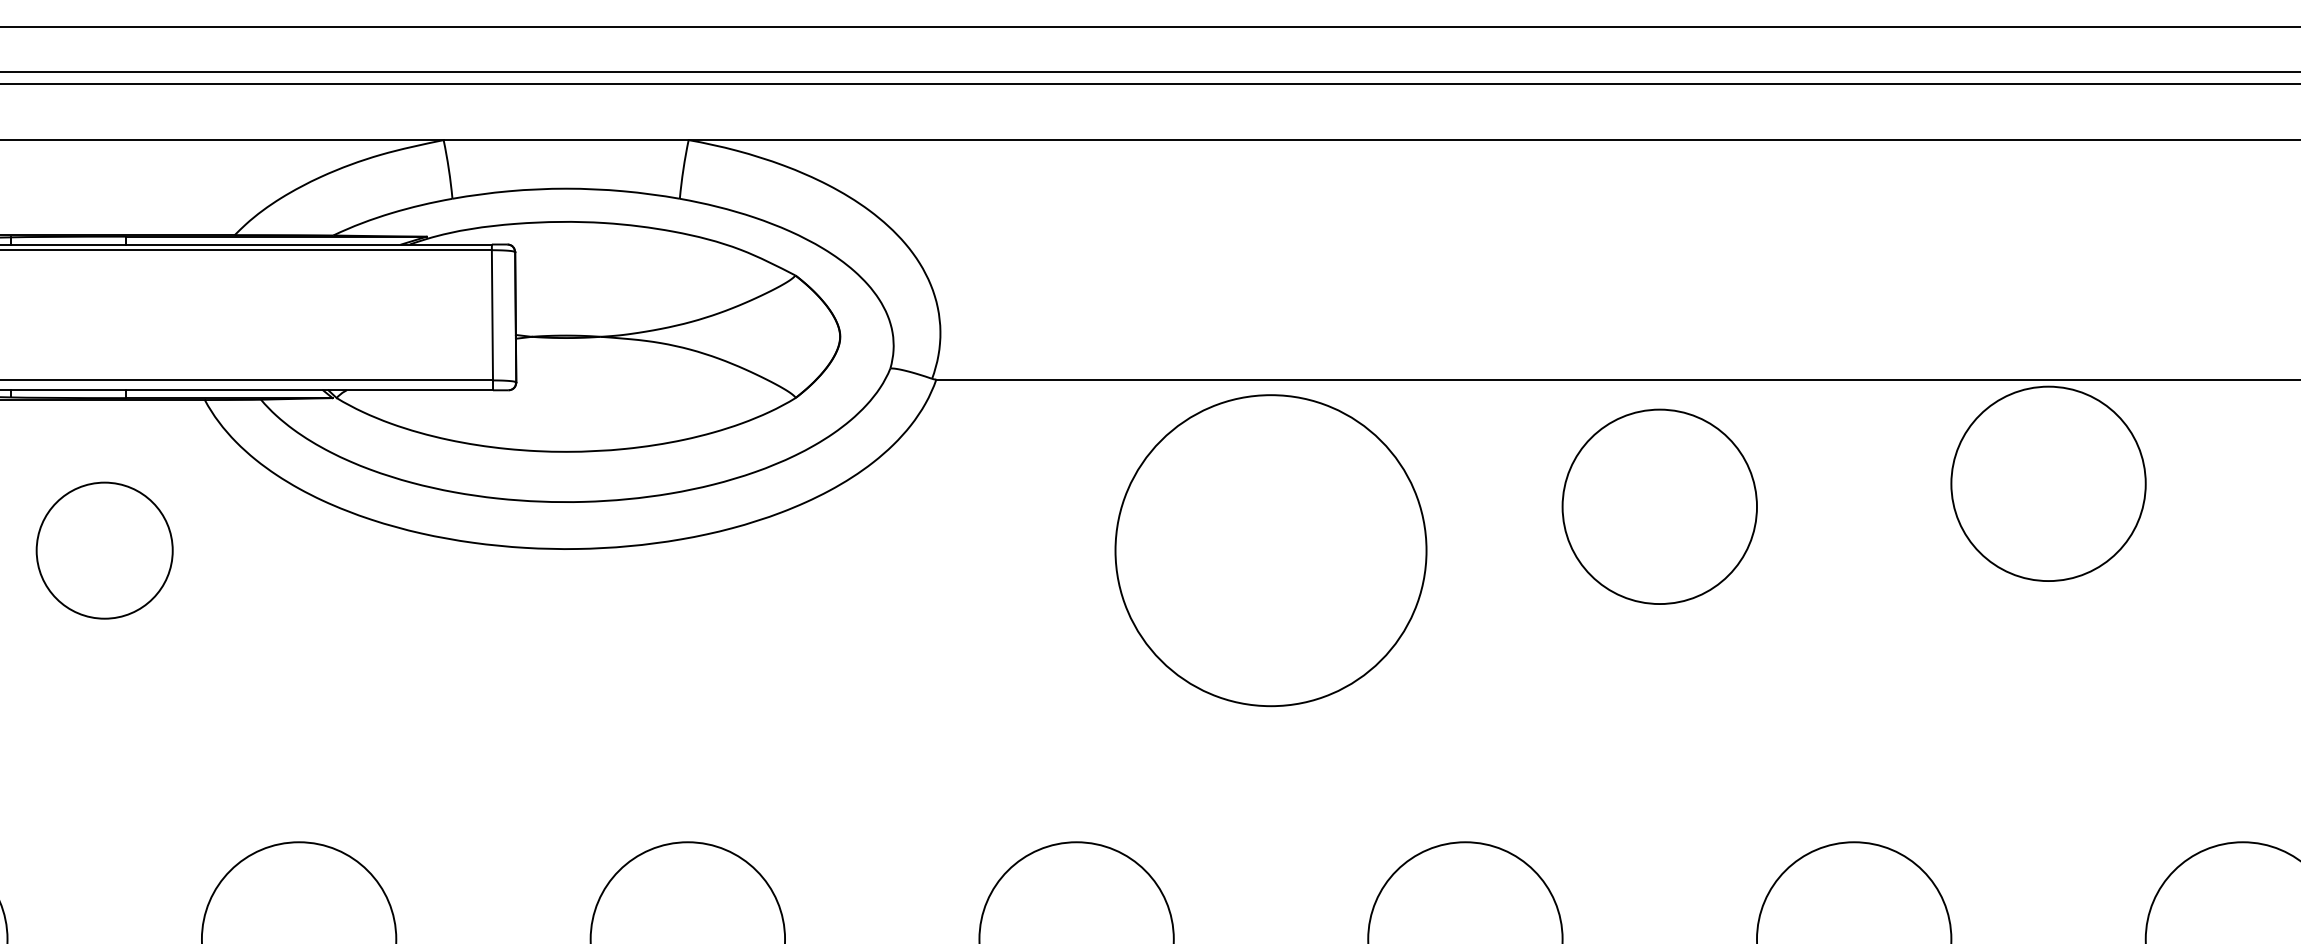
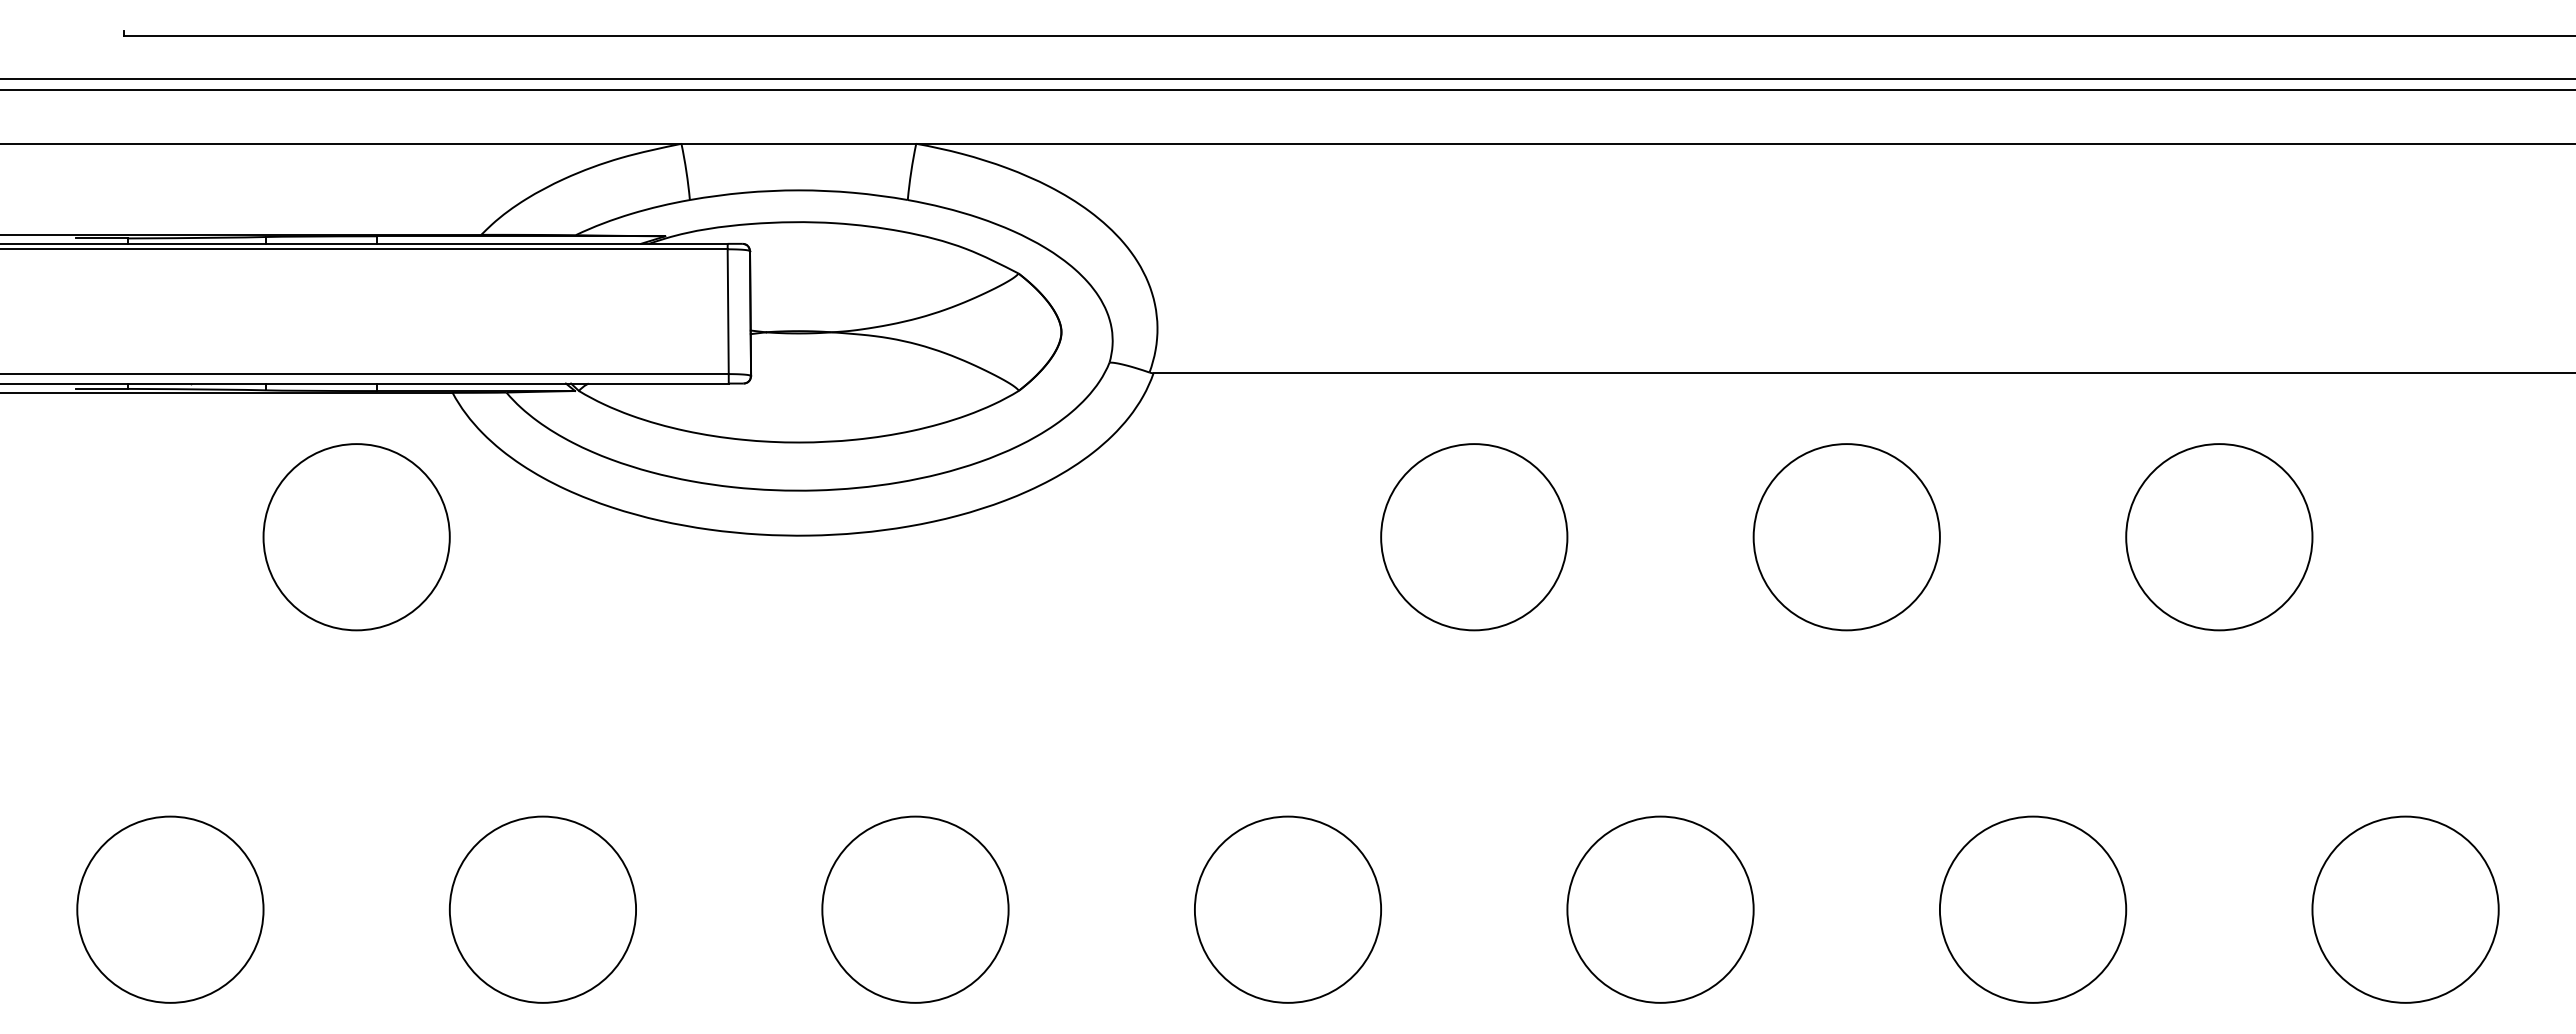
circle: (2048, 484) -> (2219, 537), moved
circle: (1659, 507) -> (1846, 537), moved
circle: (104, 550) -> (356, 537), size x1.43
circle: (1271, 550) -> (1474, 537), size x0.62

